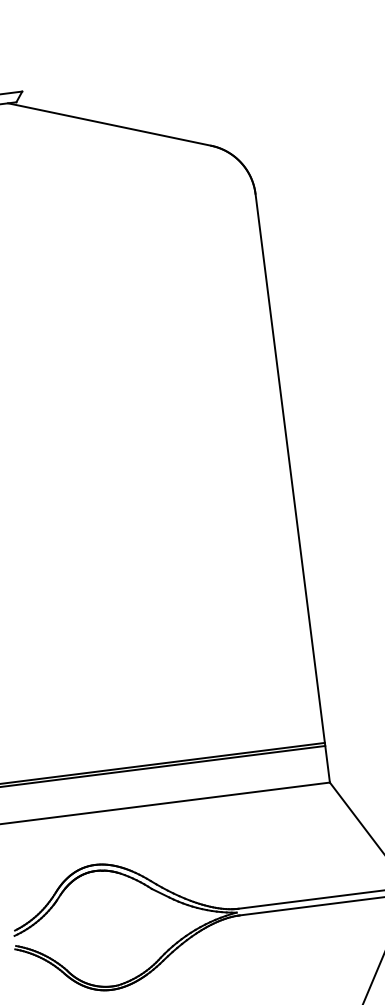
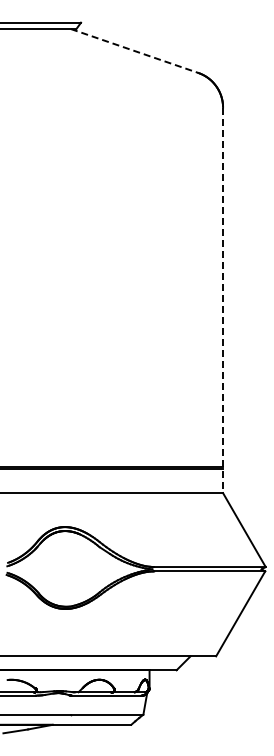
line: (110, 125) -> (135, 51), solid -> dashed
line: (293, 488) -> (223, 300), solid -> dashed

